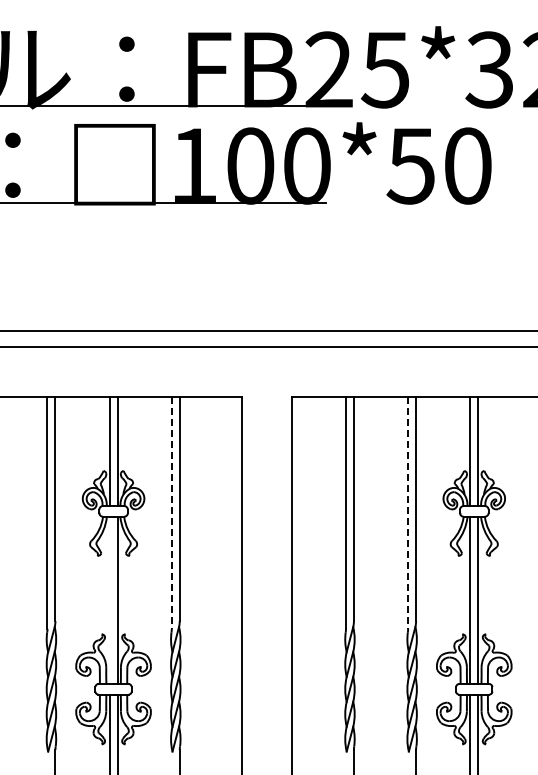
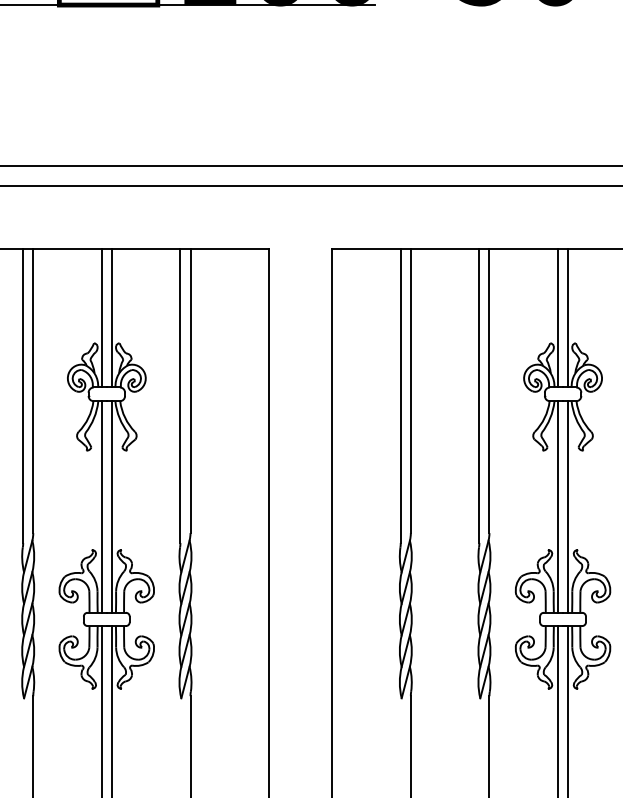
line: (171, 513) -> (180, 397), dashed -> solid
line: (408, 513) -> (479, 397), dashed -> solid
line: (109, 600) -> (101, 507), added

